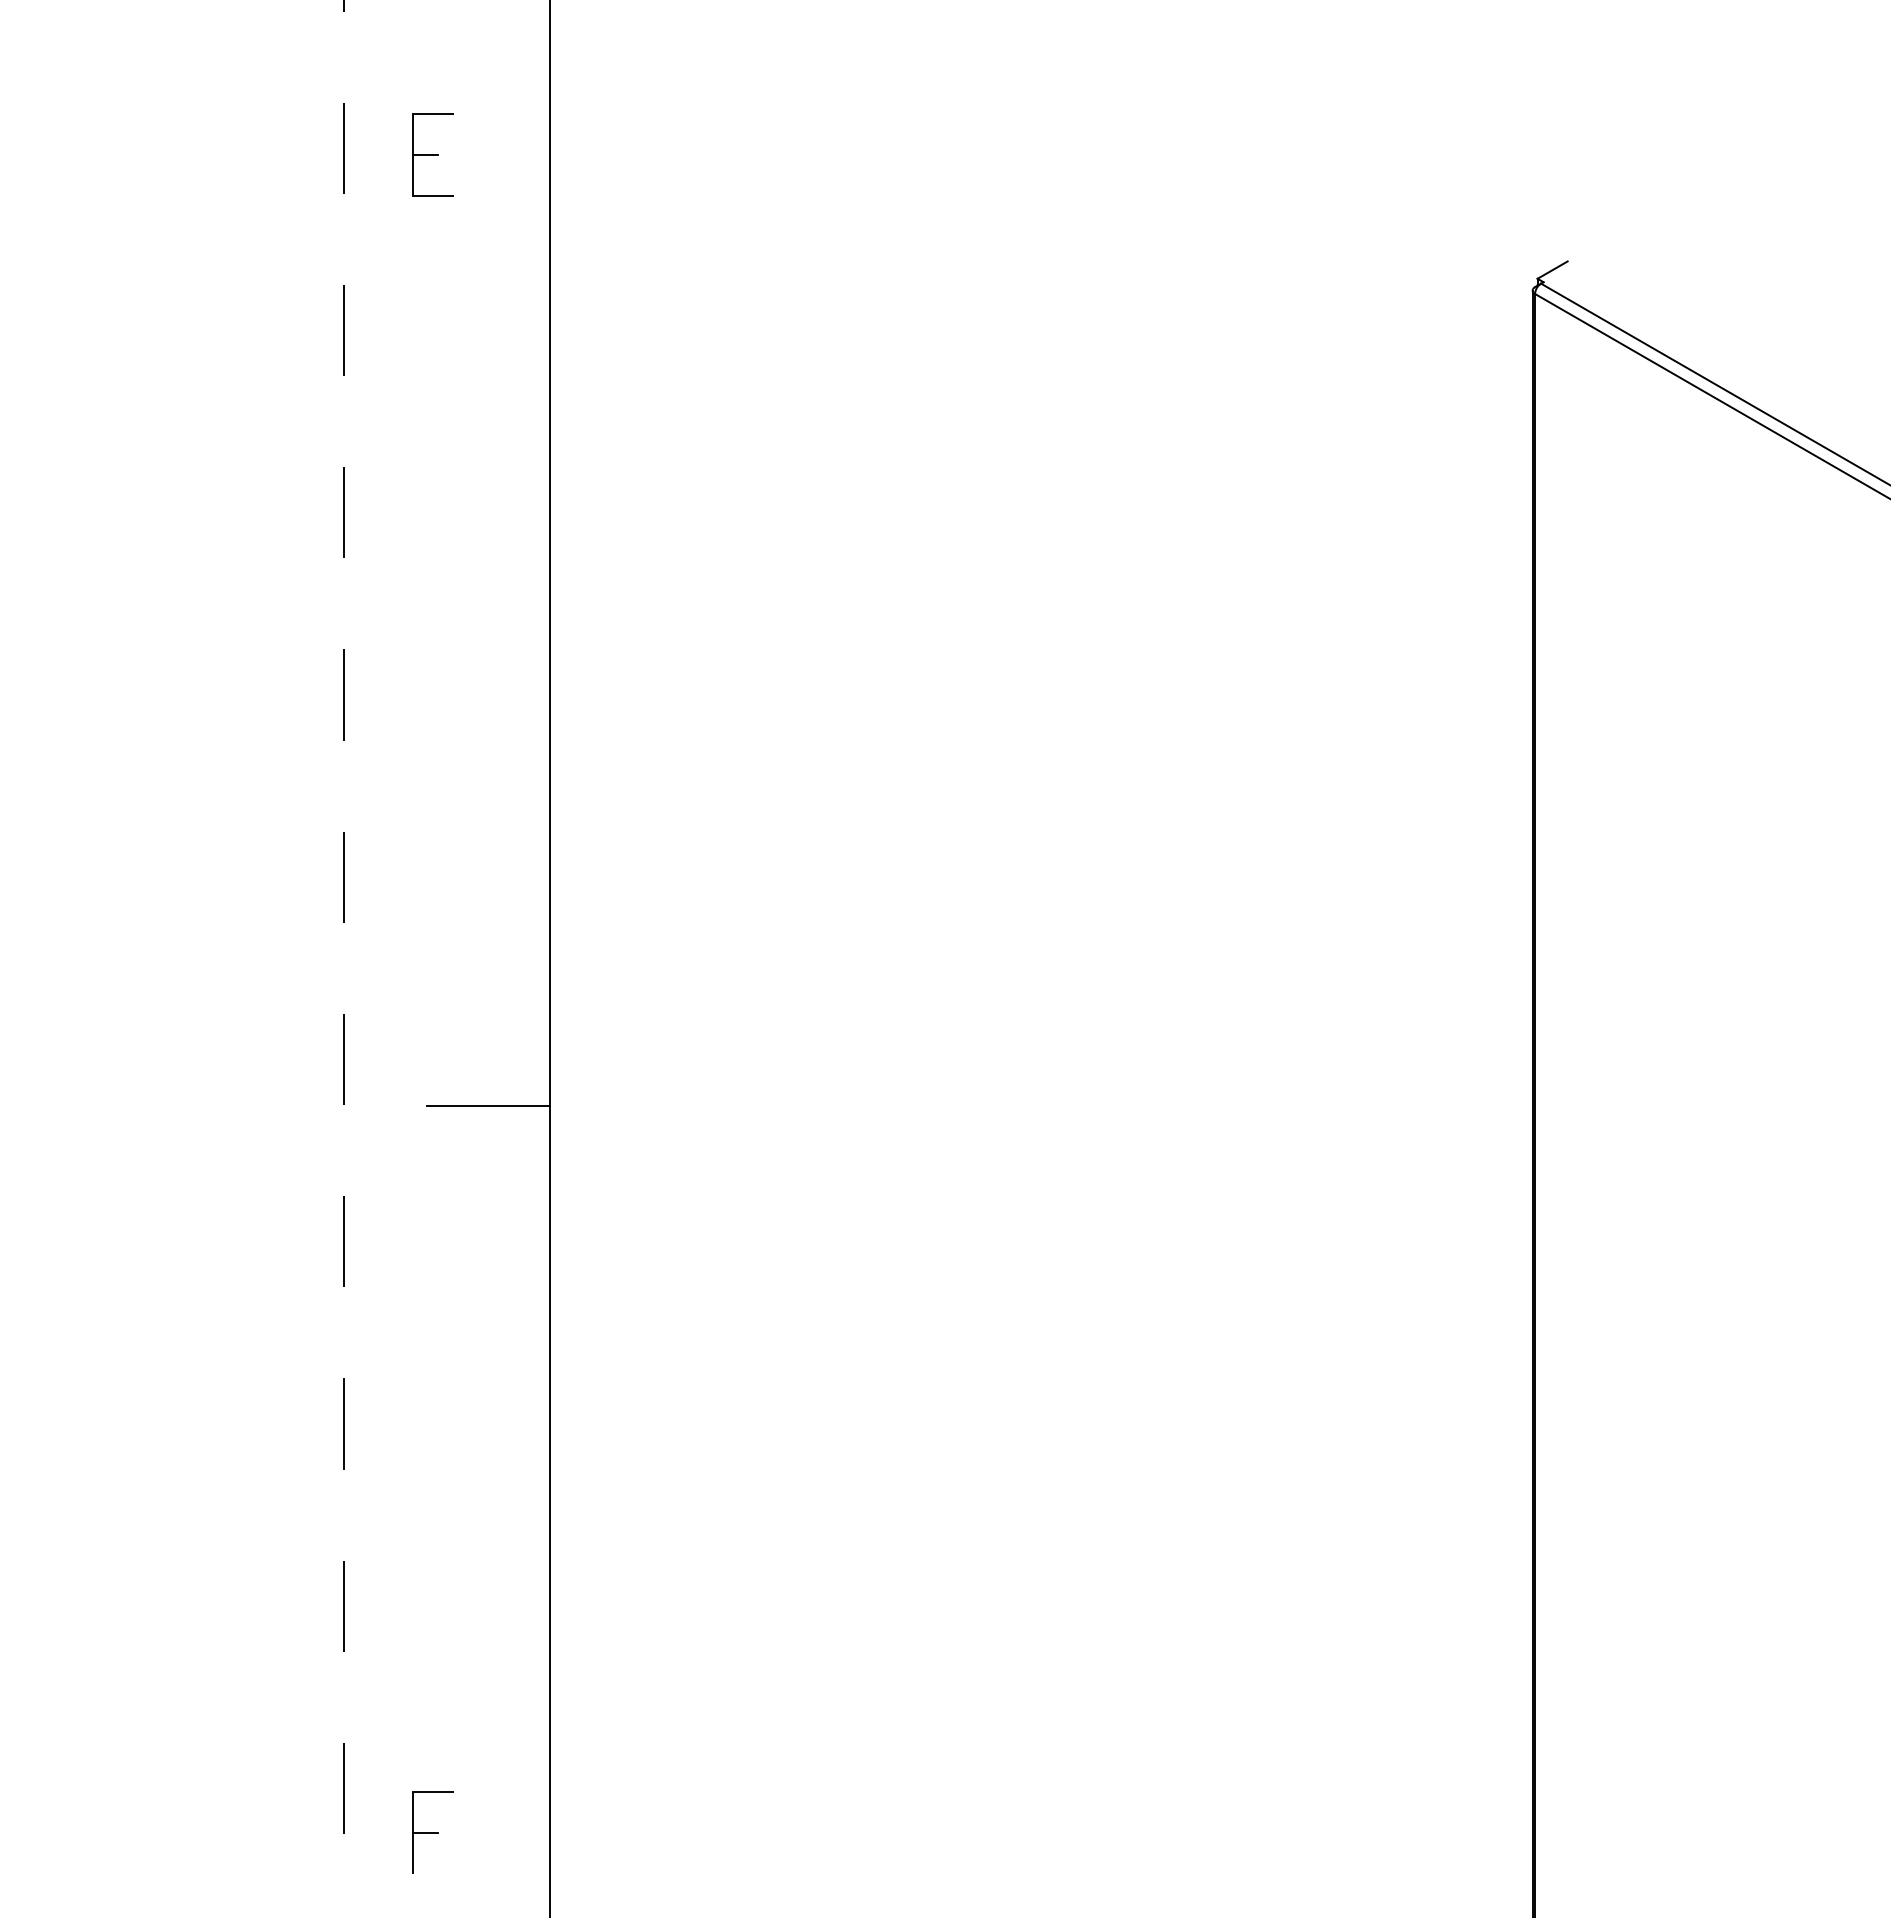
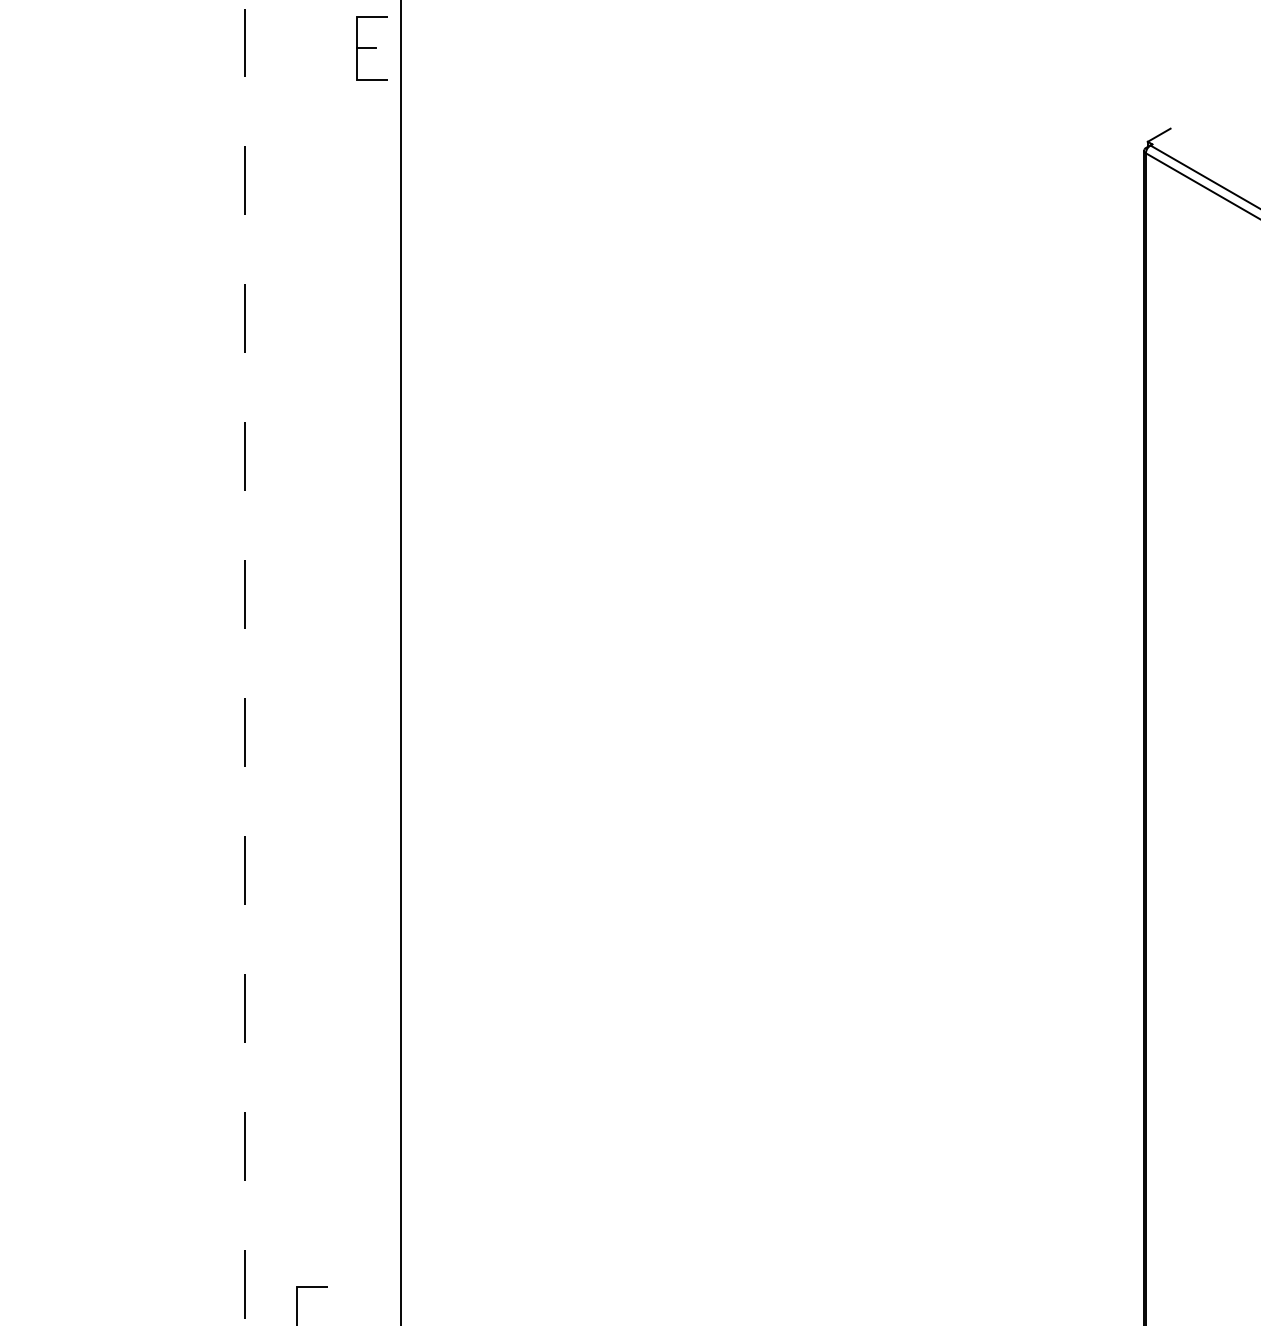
part: (432, 154) -> (371, 47), moved
line: (487, 1105) -> (353, 767), removed
line: (425, 1832) -> (306, 1317), removed

